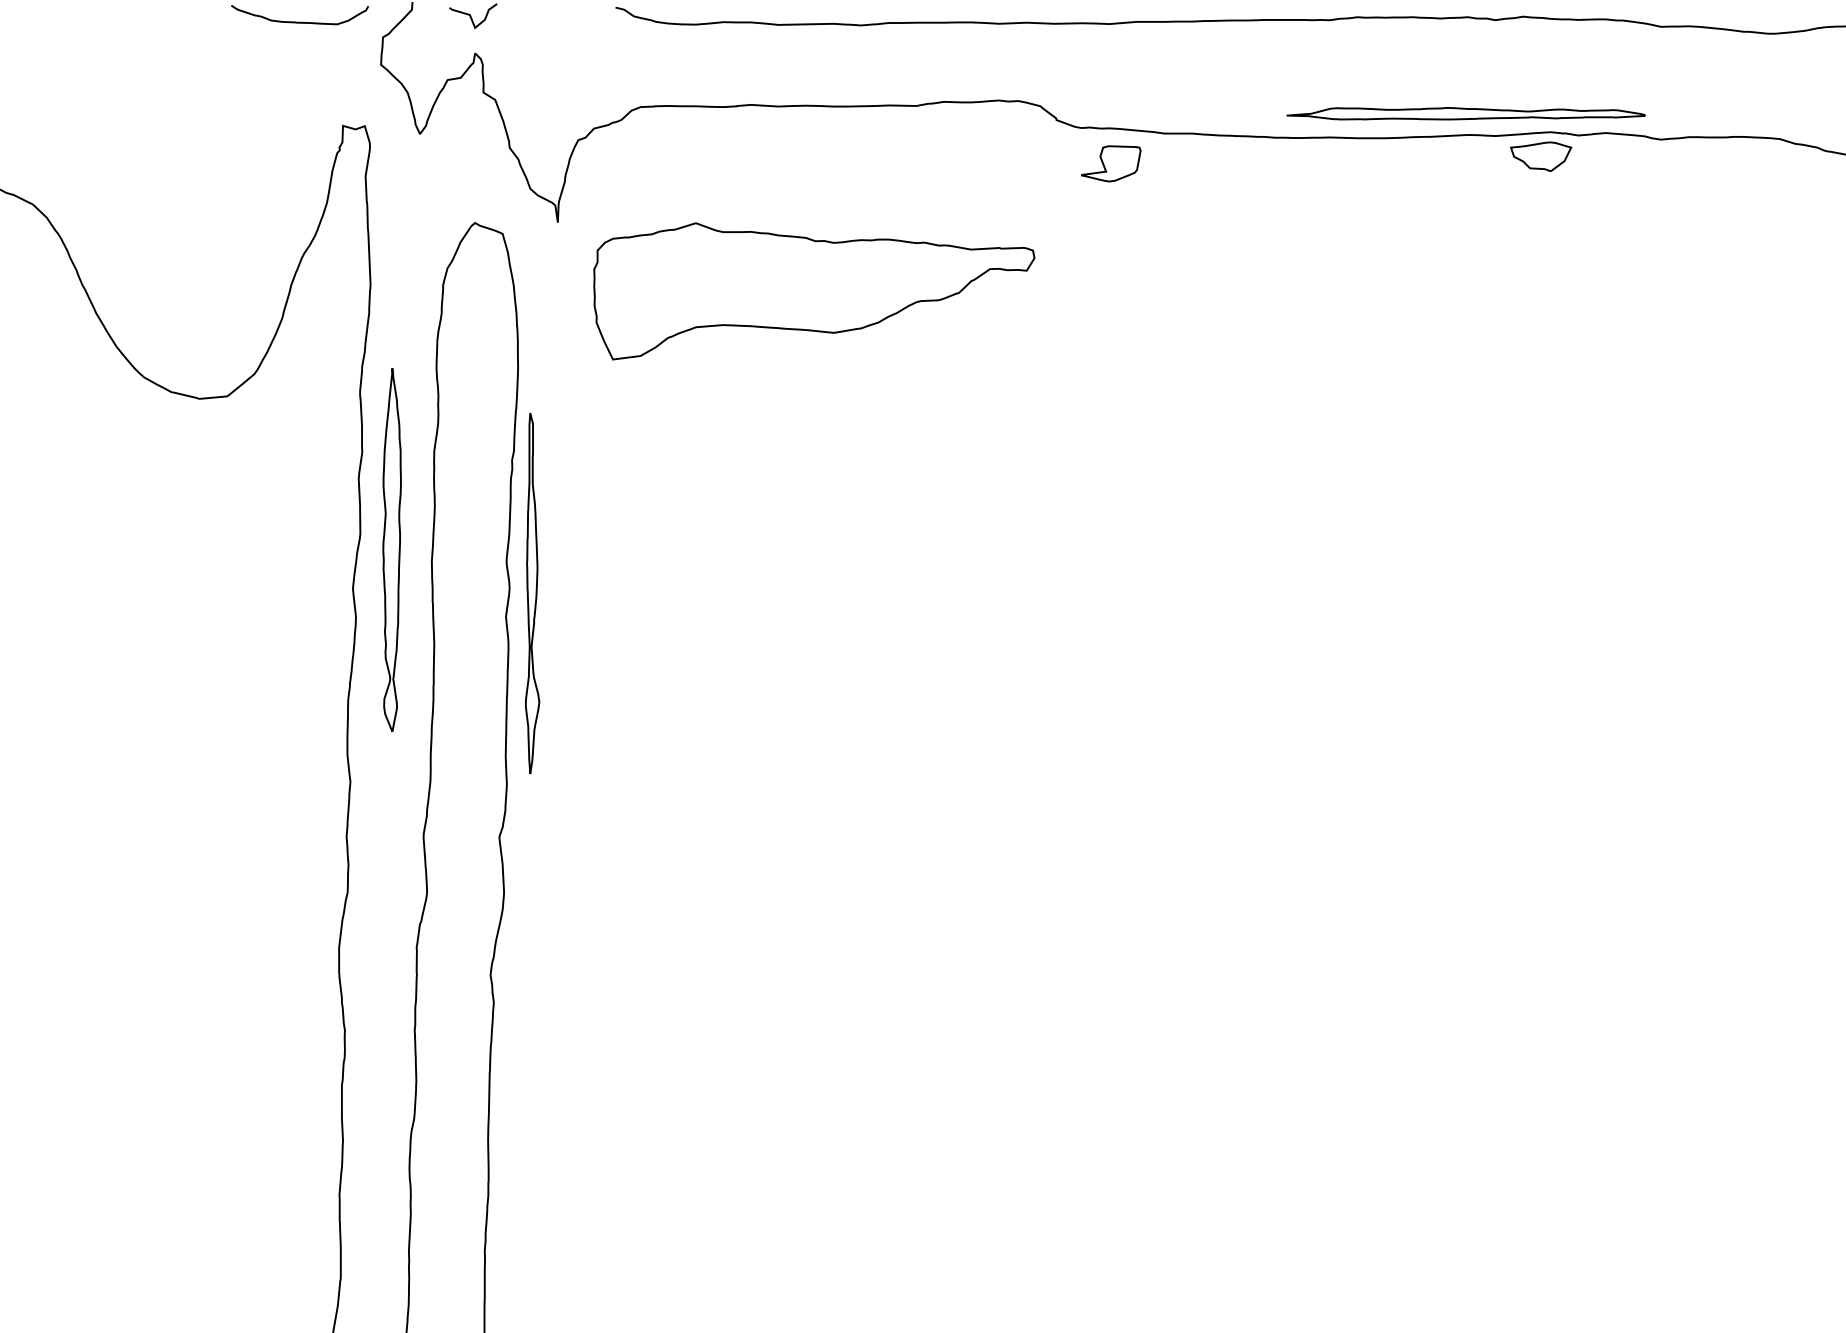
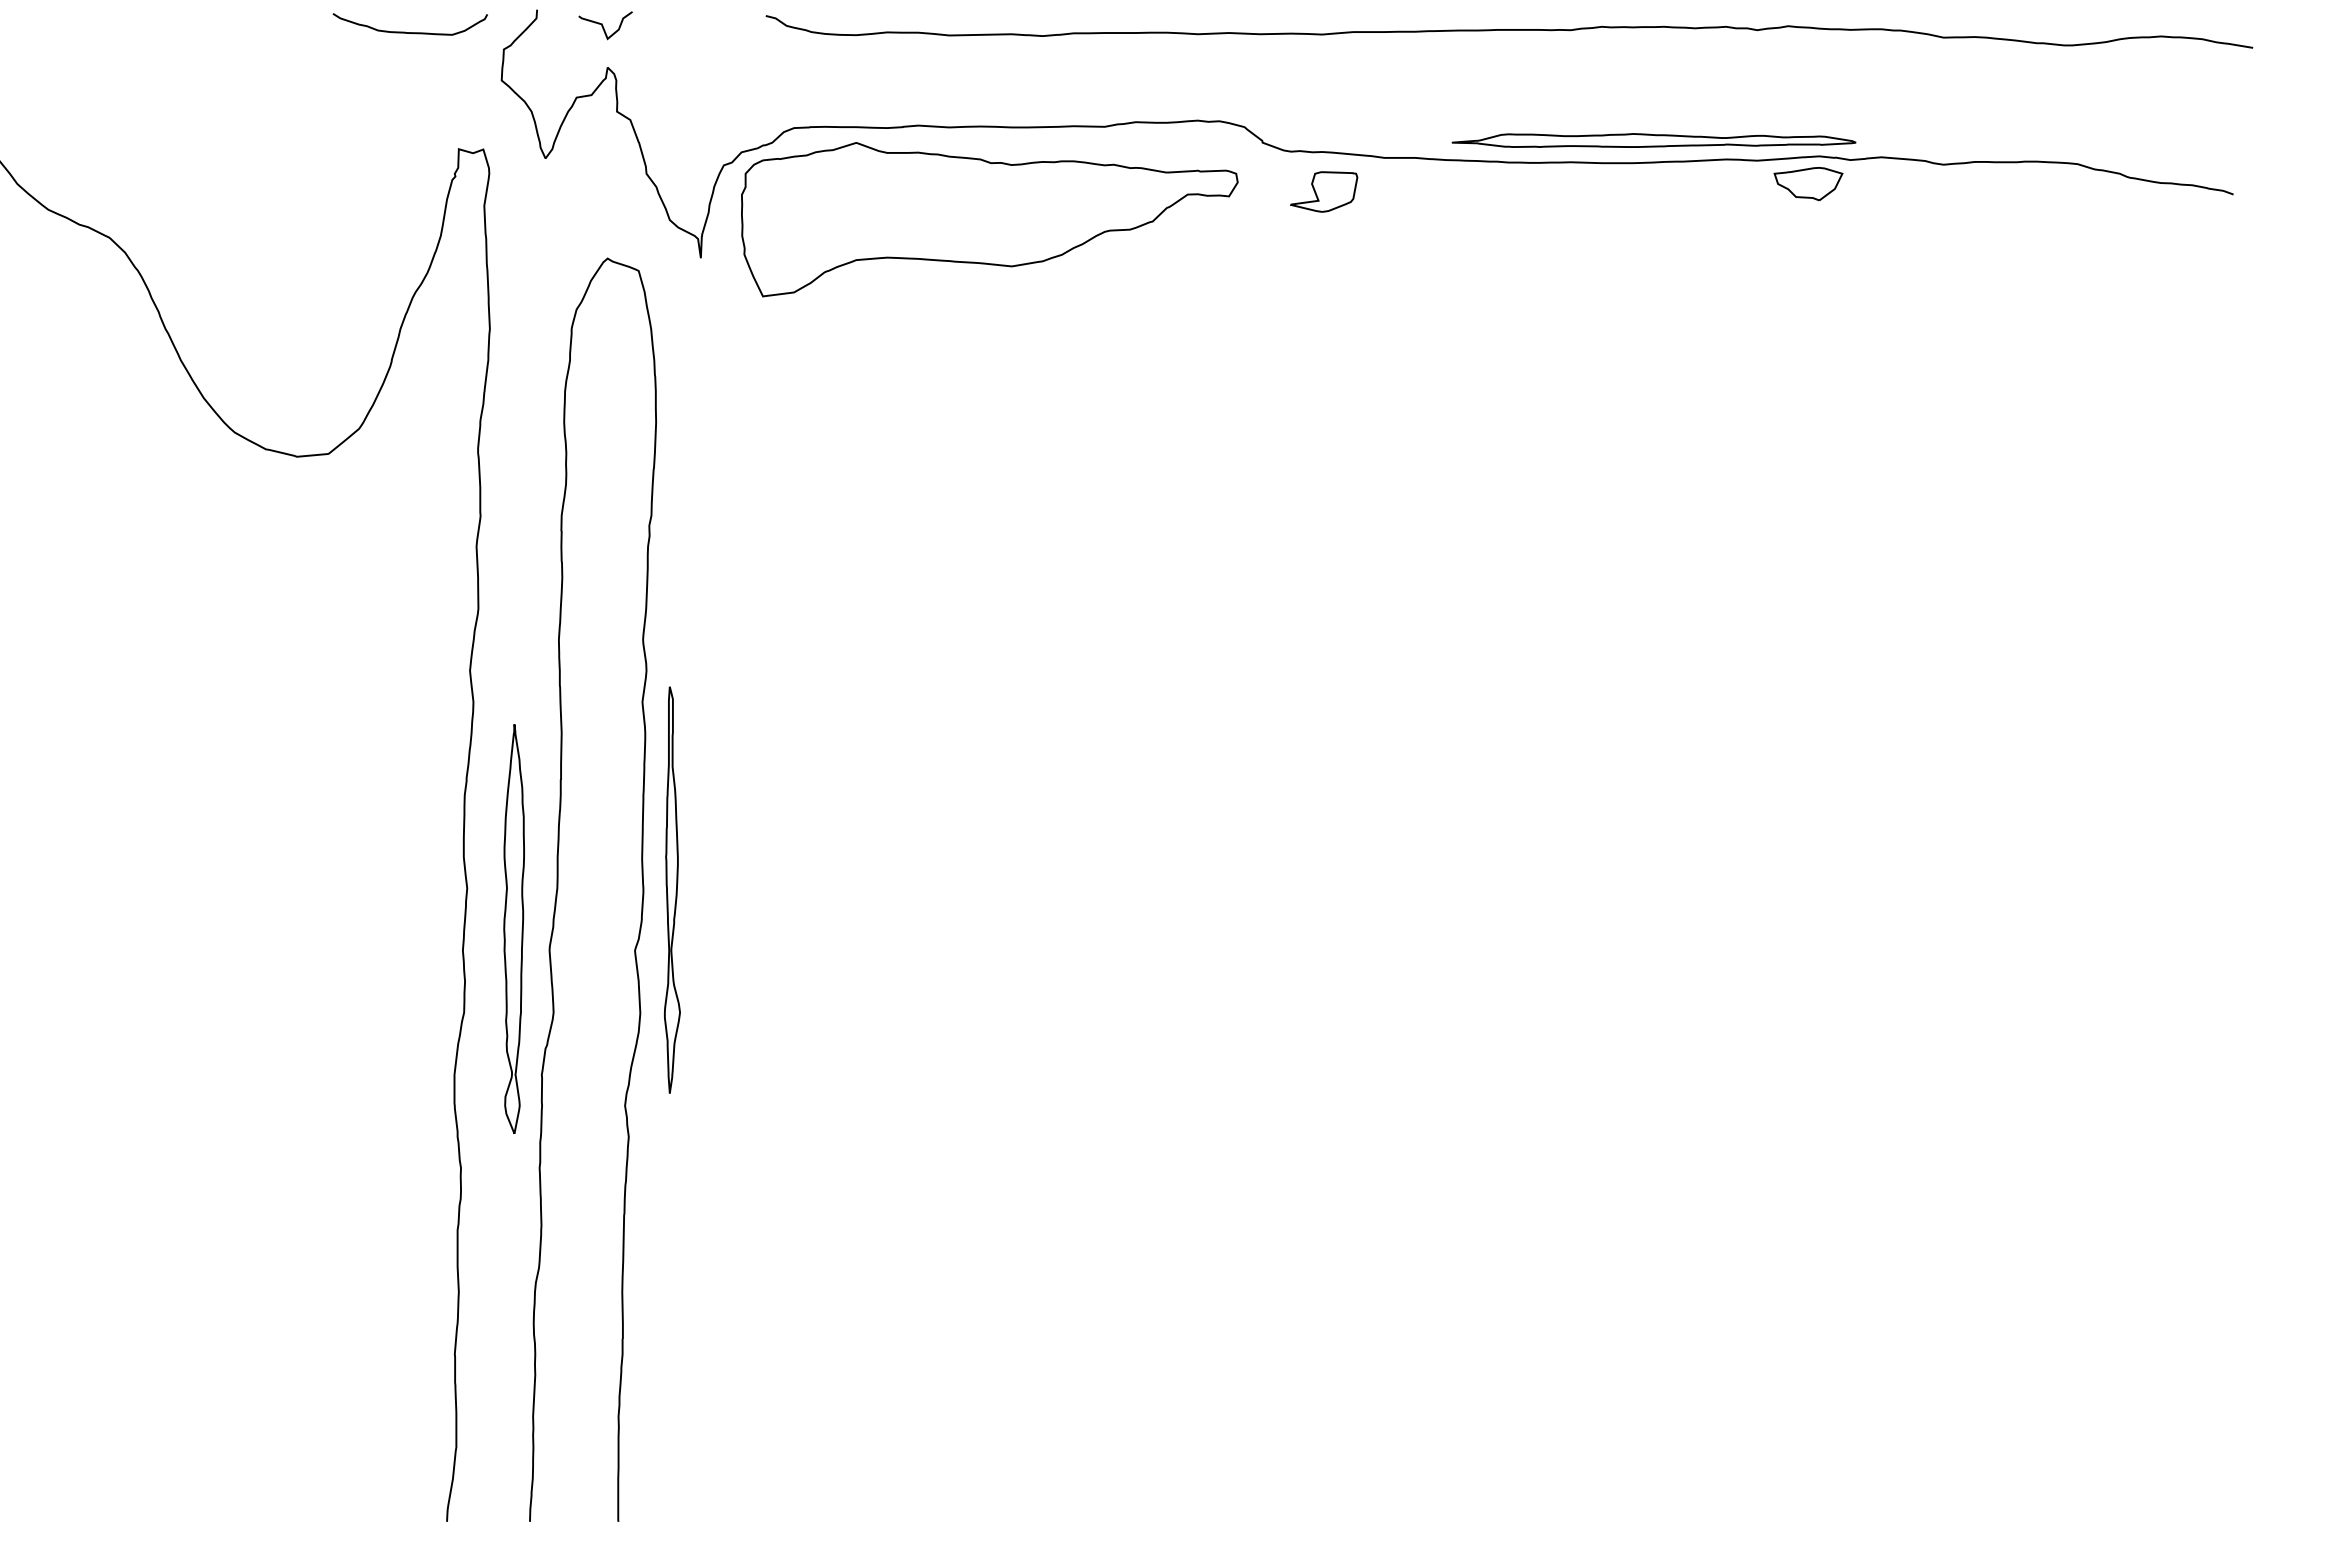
part: (1465, 113) -> (1653, 140), moved
part: (814, 291) -> (989, 219), moved
part: (391, 549) -> (513, 928), moved
part: (532, 593) -> (672, 889), moved

